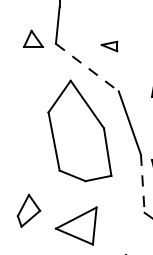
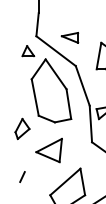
part: (33, 39) -> (28, 51), moved
part: (108, 45) -> (69, 37), size x1.67
line: (87, 68) -> (56, 51), dashed -> solid
line: (142, 184) -> (90, 124), dashed -> solid
part: (28, 210) -> (22, 128), moved

